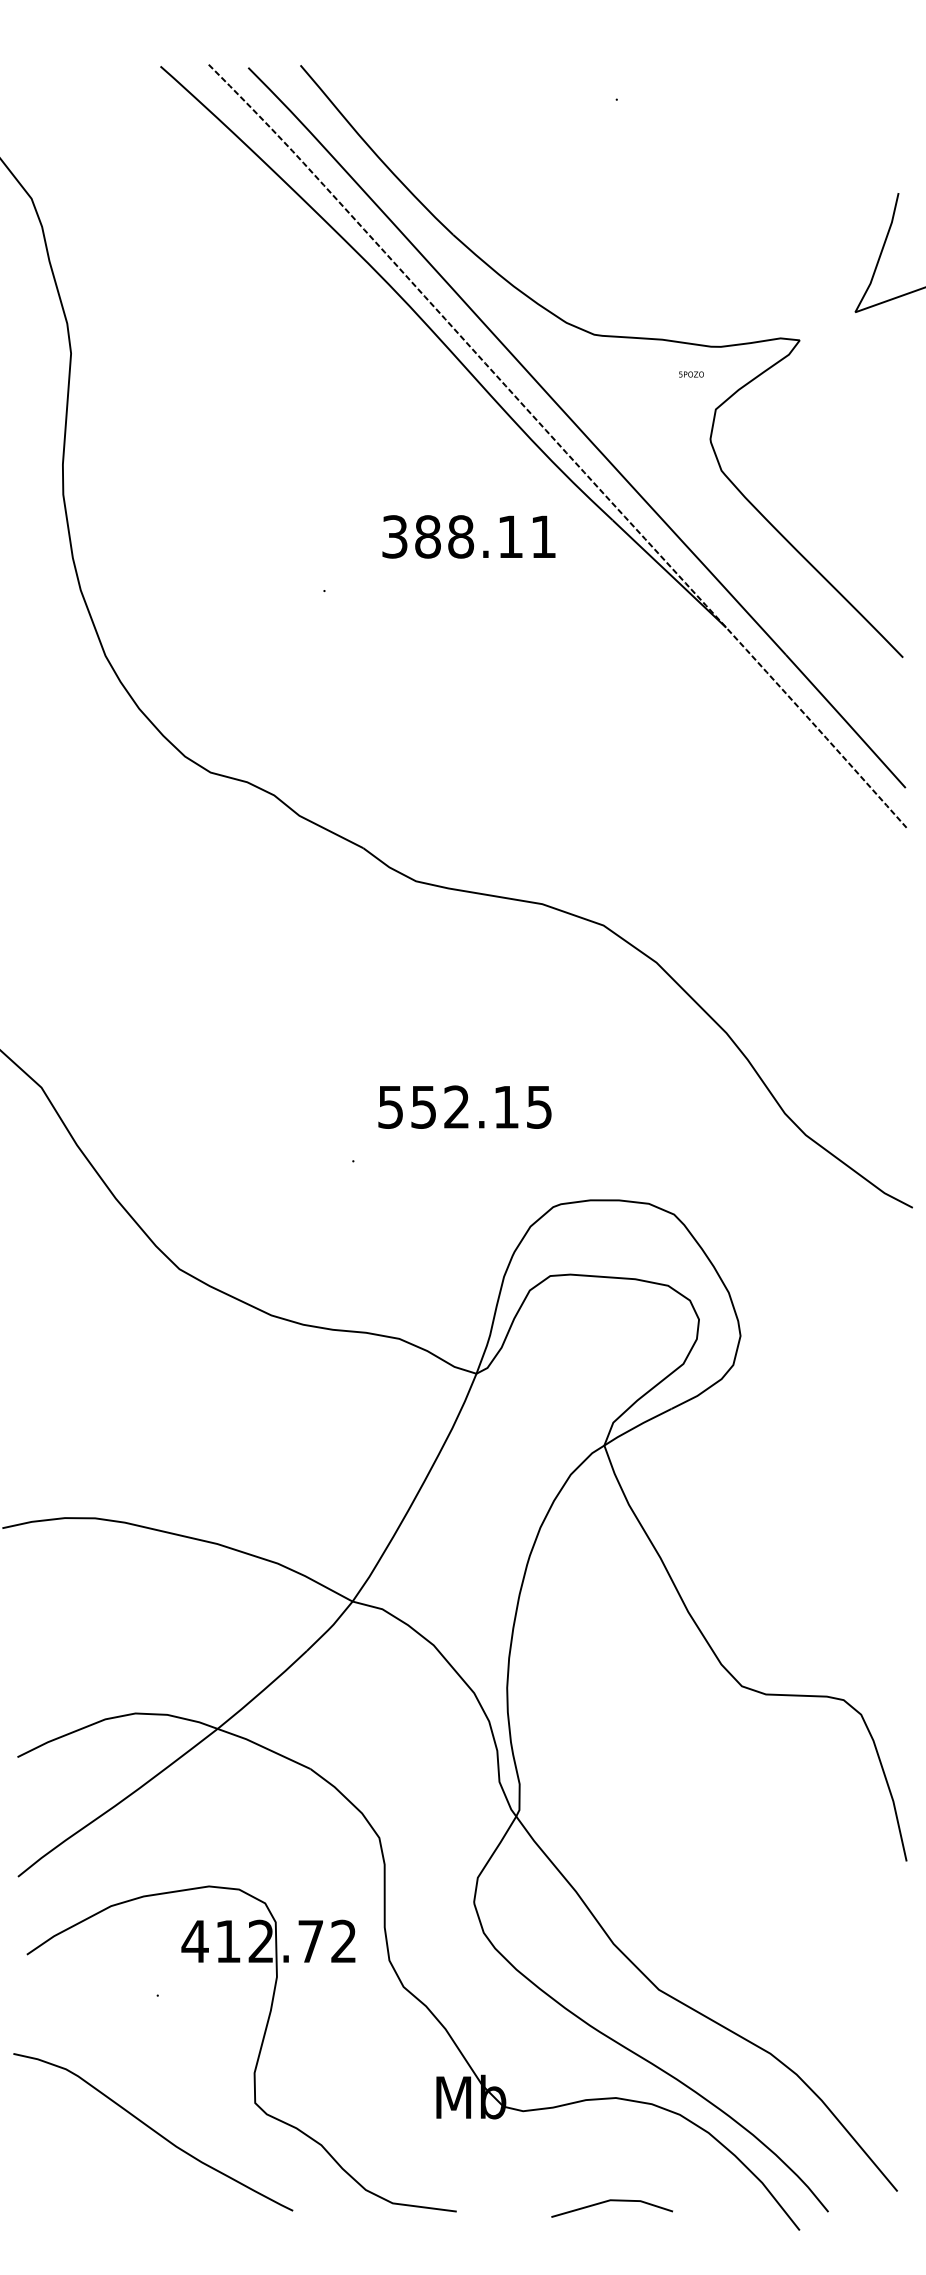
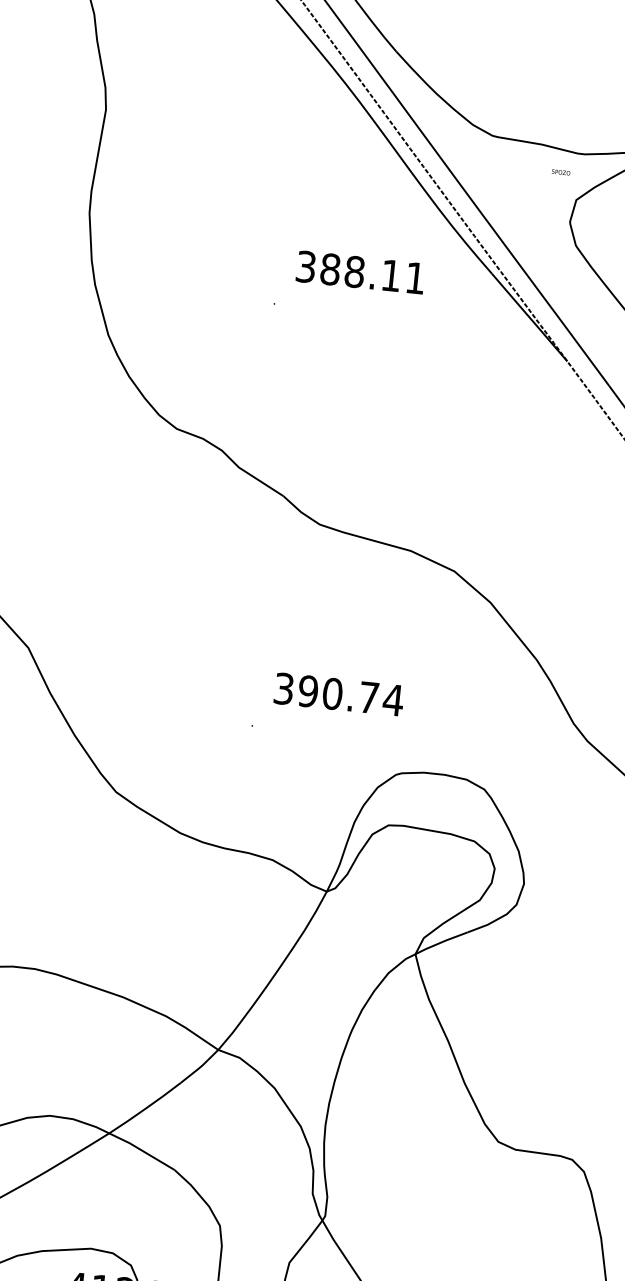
text: (468, 536) -> (360, 272), moved
text: (465, 1106) -> (339, 694), 552.15 -> 390.74

